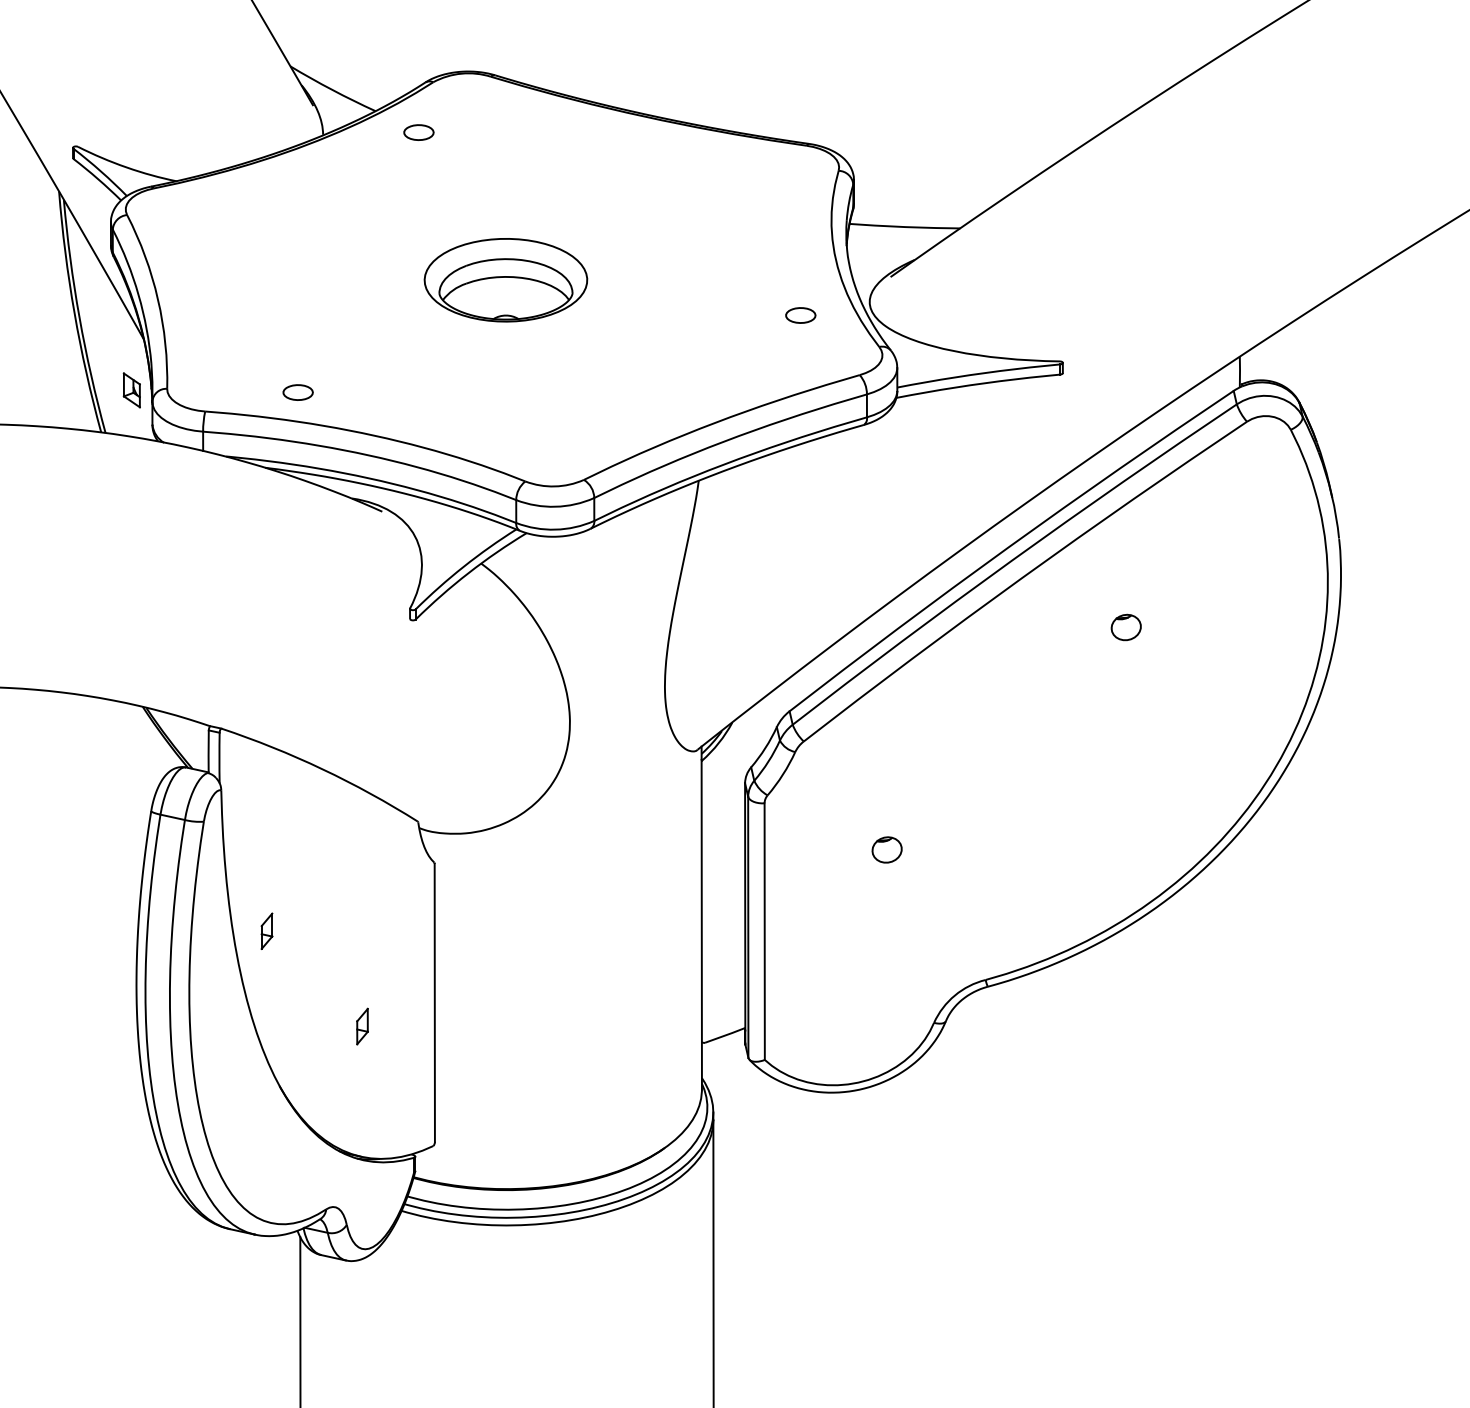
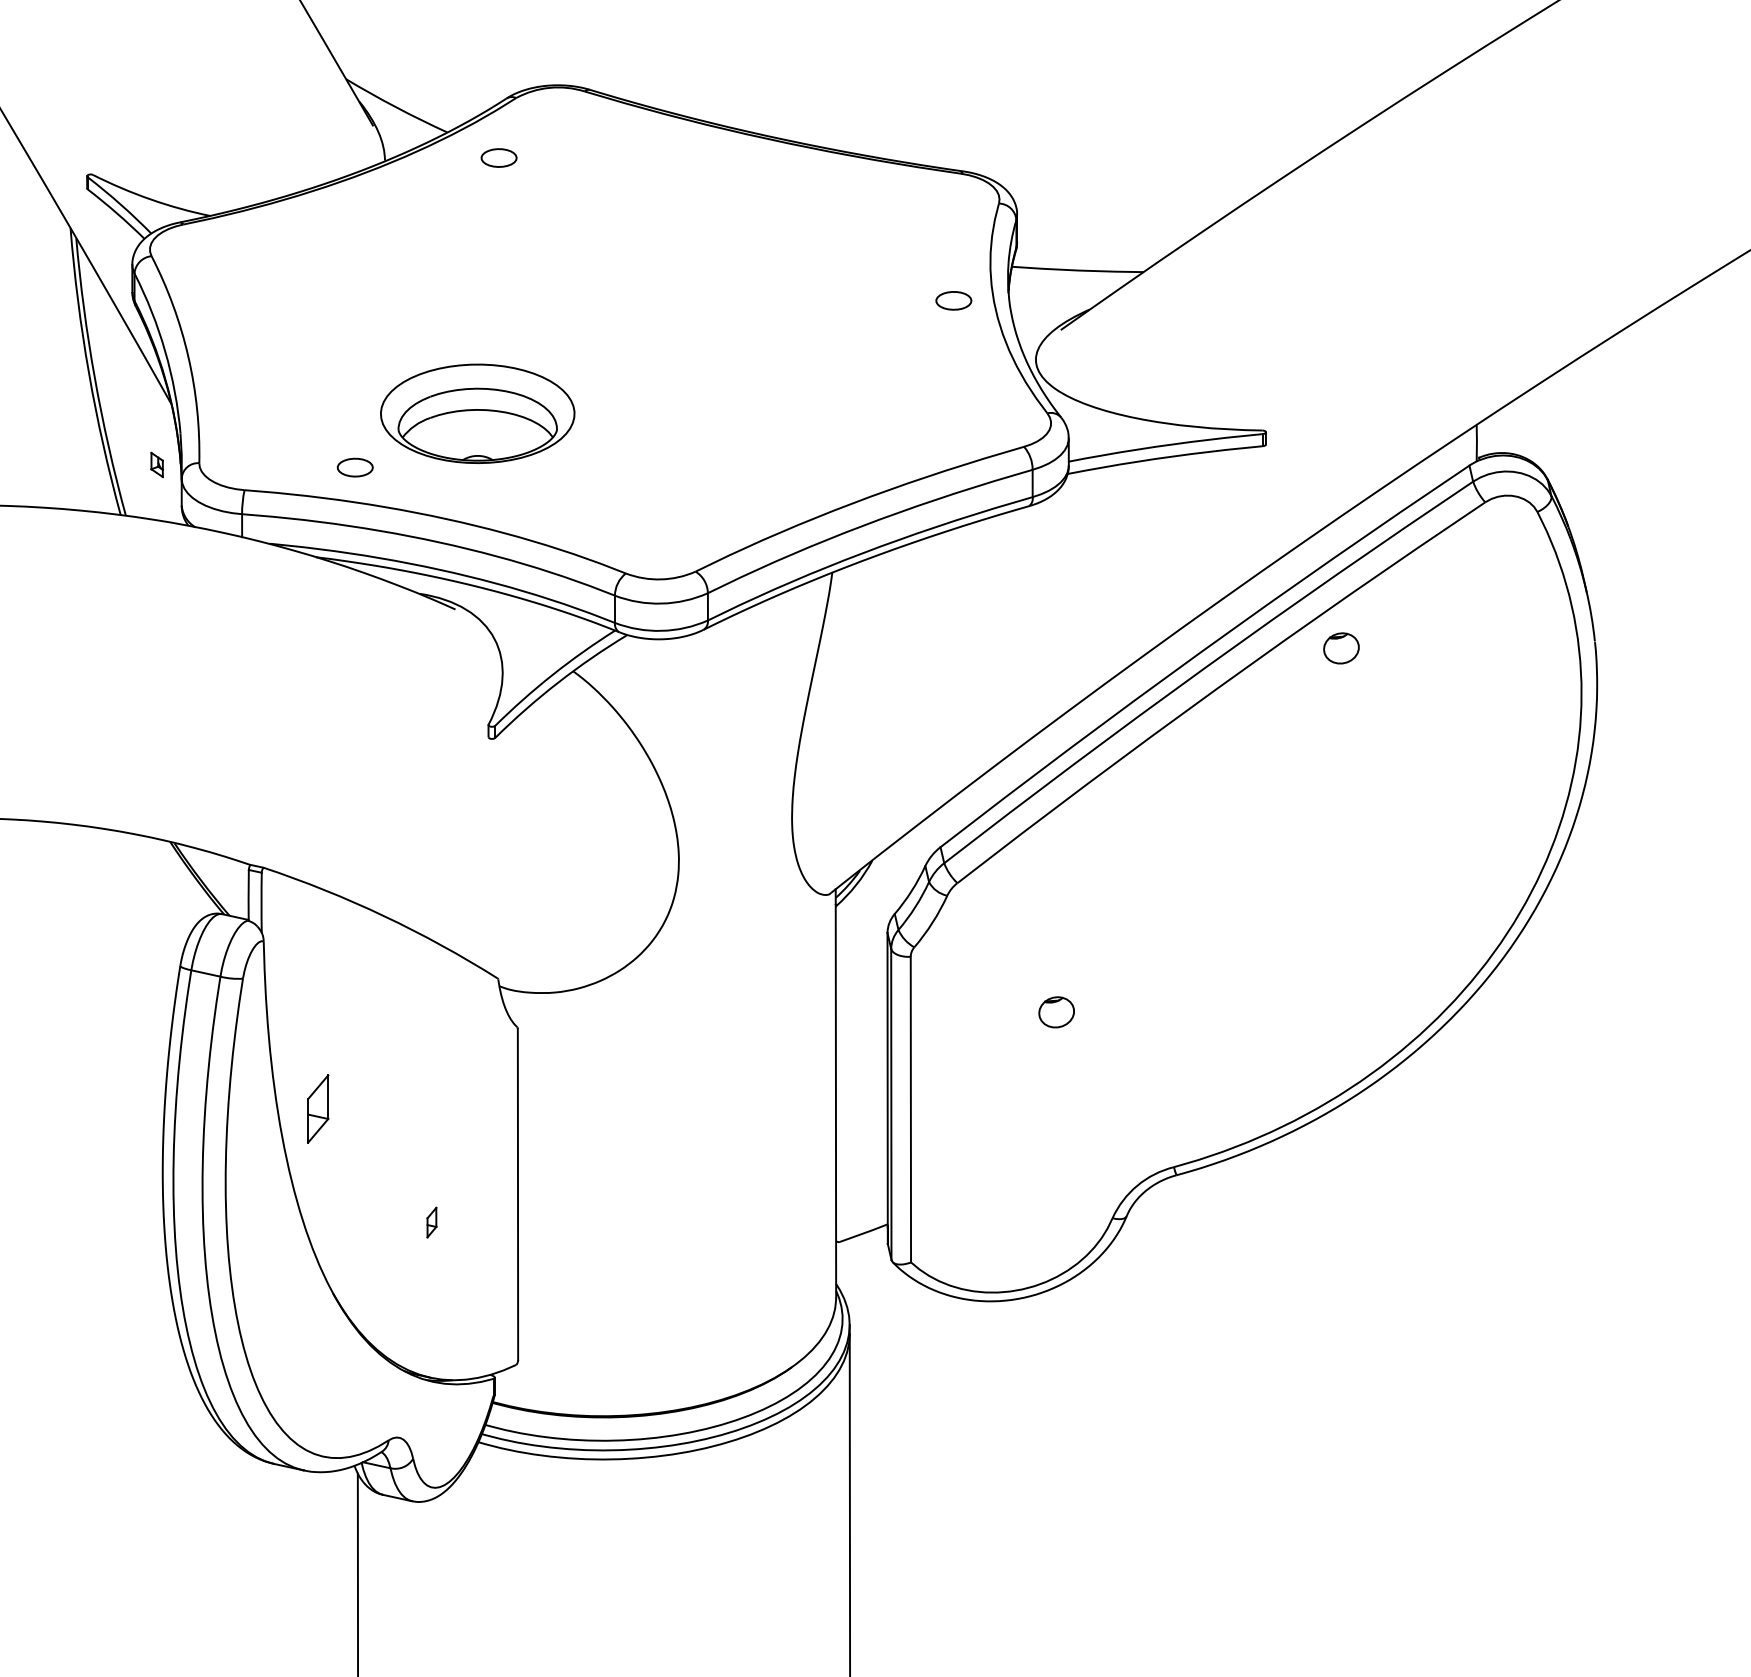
part: (505, 279) -> (477, 413), moved
part: (800, 315) -> (953, 300), moved
part: (131, 389) -> (156, 464), size x0.6
part: (1126, 627) -> (1341, 648), moved
part: (266, 931) -> (317, 1109), size x1.6
part: (362, 1026) -> (431, 1222), size x0.7

